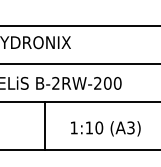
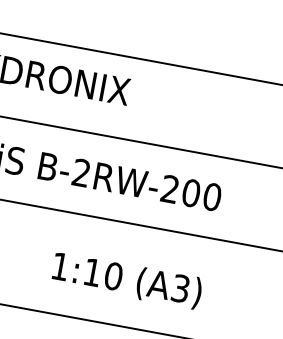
line: (44, 126) -> (40, 259), removed
text: (105, 128) -> (126, 279), moved

